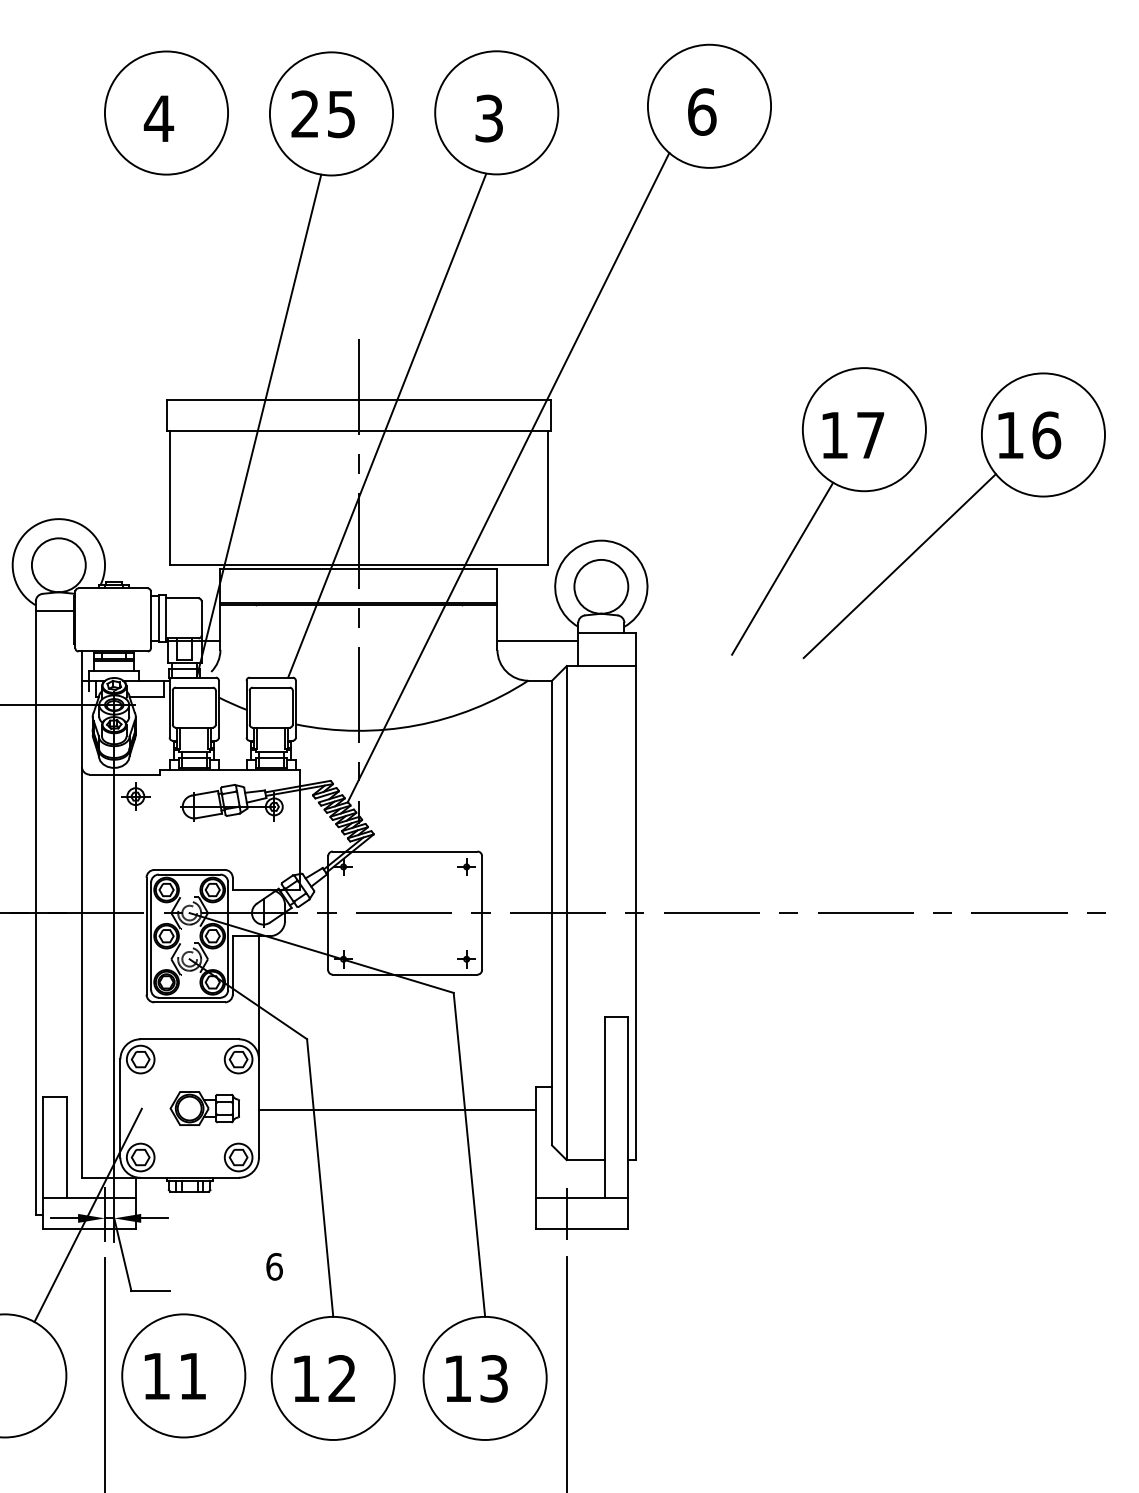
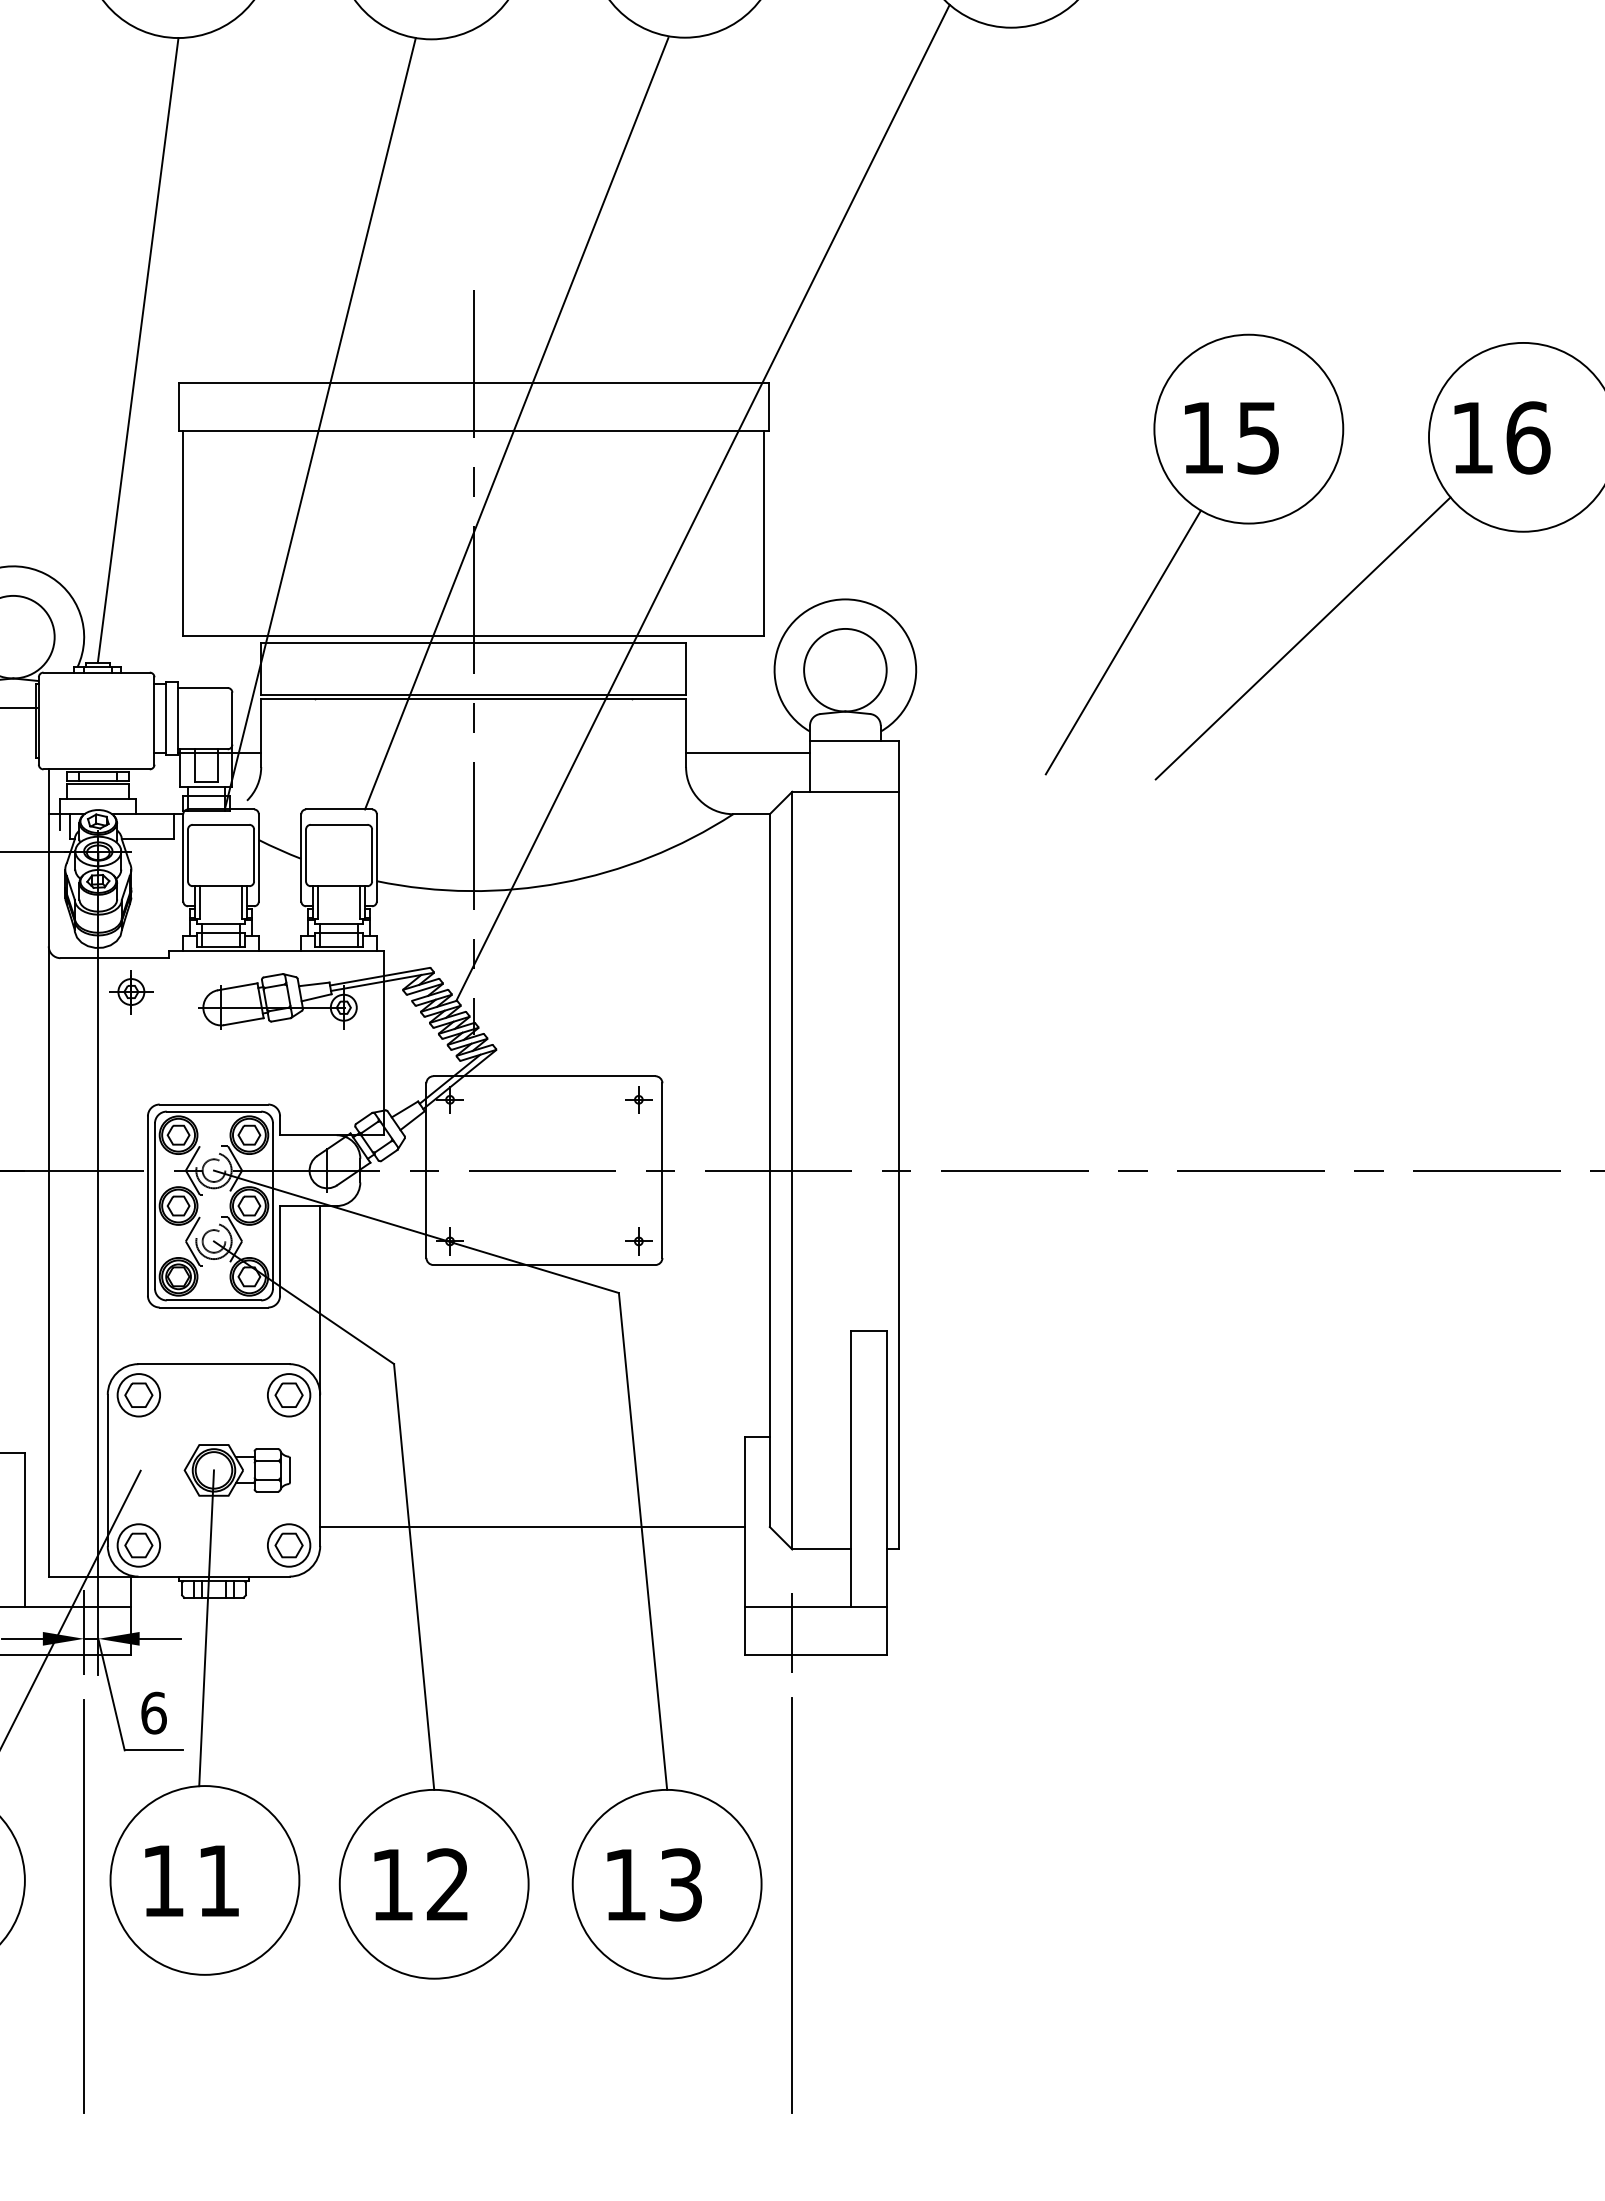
line: (139, 377) -> (137, 349), added
text: (870, 435) -> (1258, 438), 17 -> 15
line: (396, 1110) -> (531, 1527), moved
line: (184, 1211) -> (206, 1628), added
text: (274, 1266) -> (153, 1712), moved

